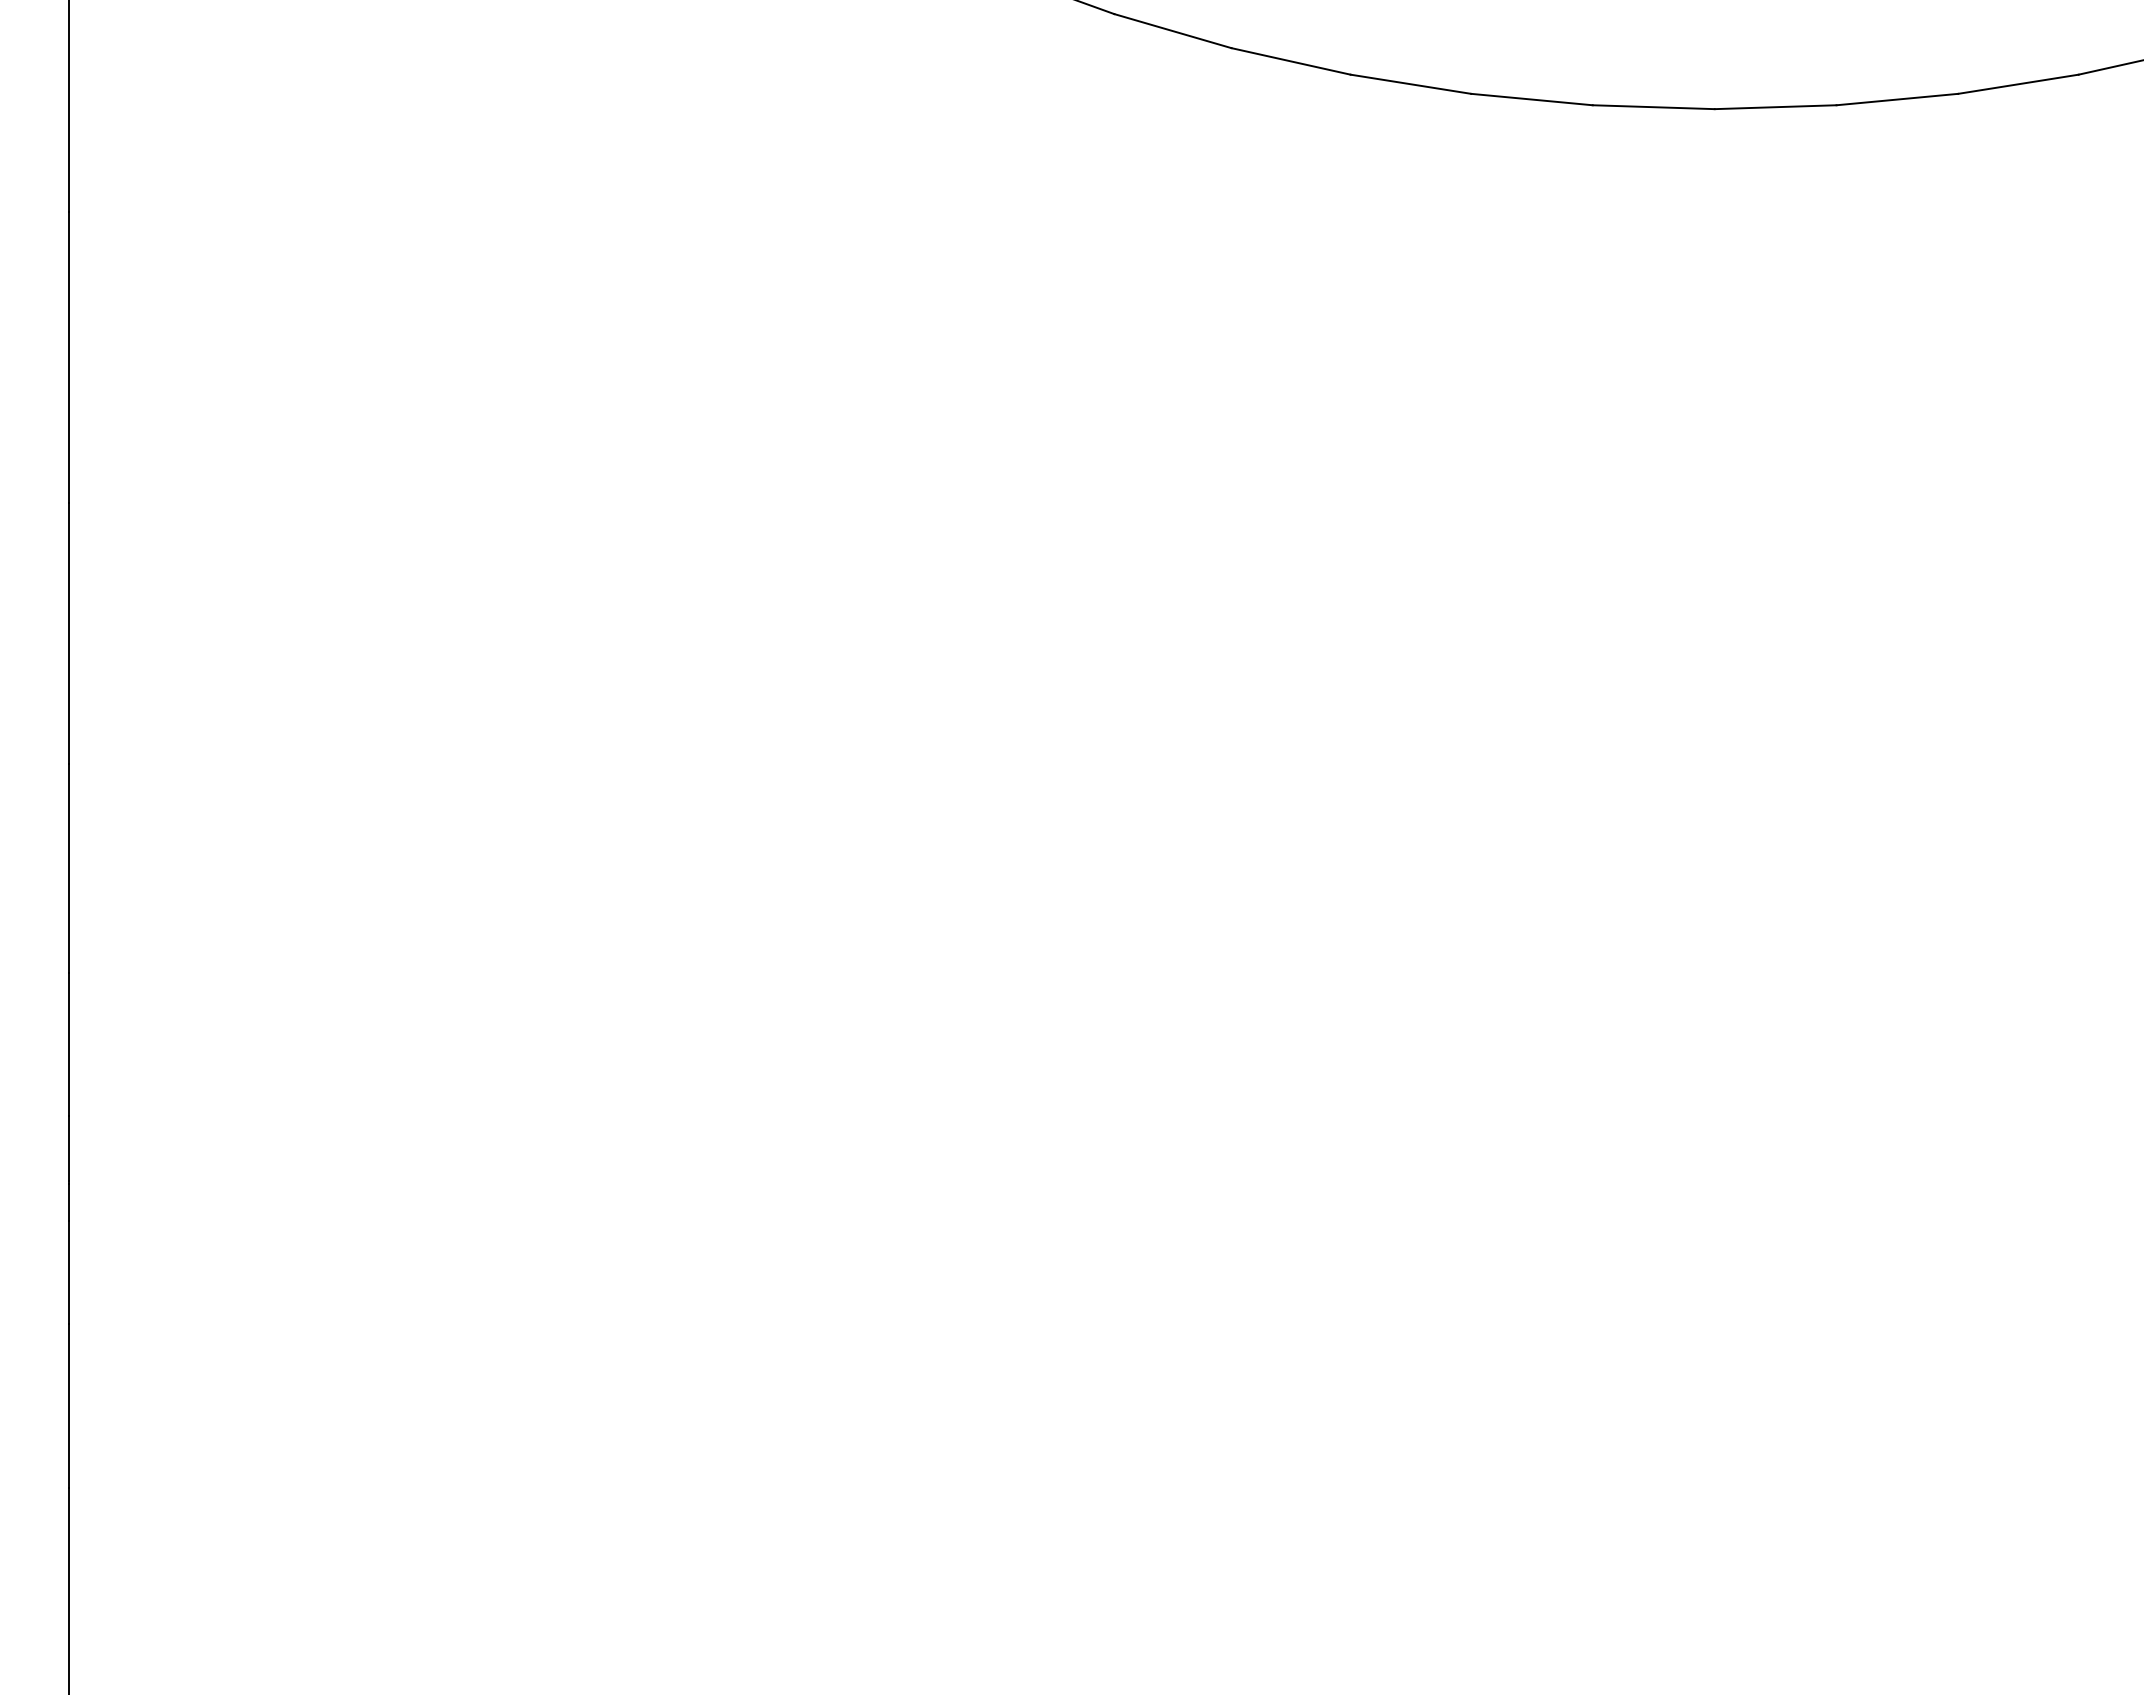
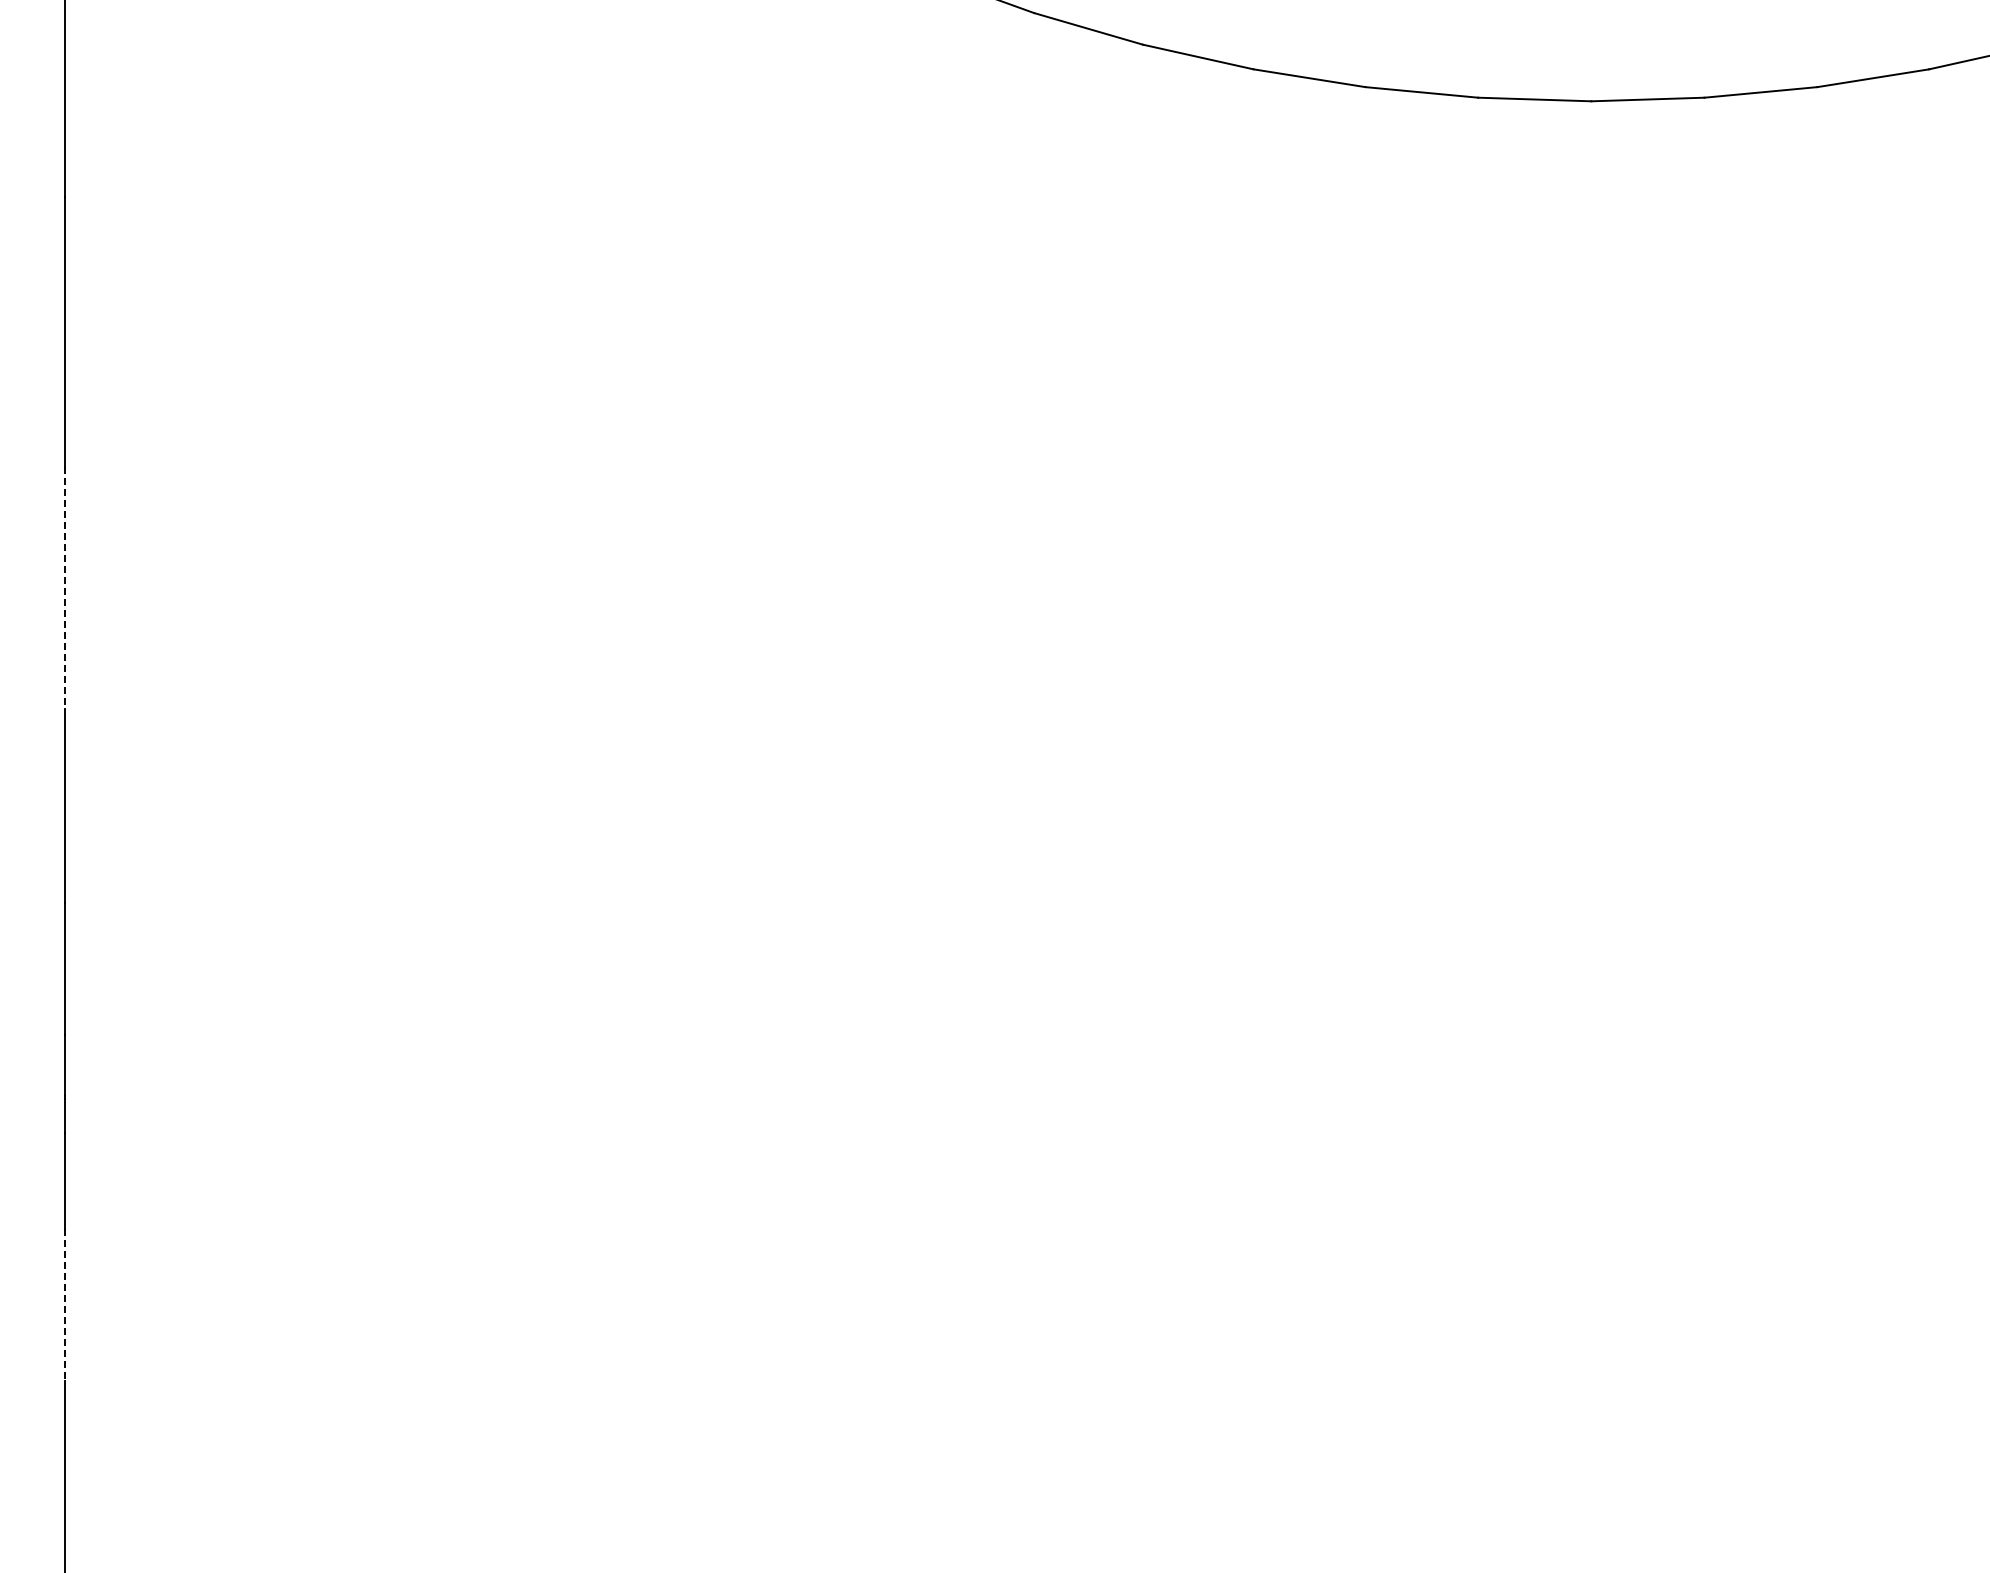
line: (69, 633) -> (64, 587), solid -> dashed
line: (69, 1406) -> (64, 1305), solid -> dashed

